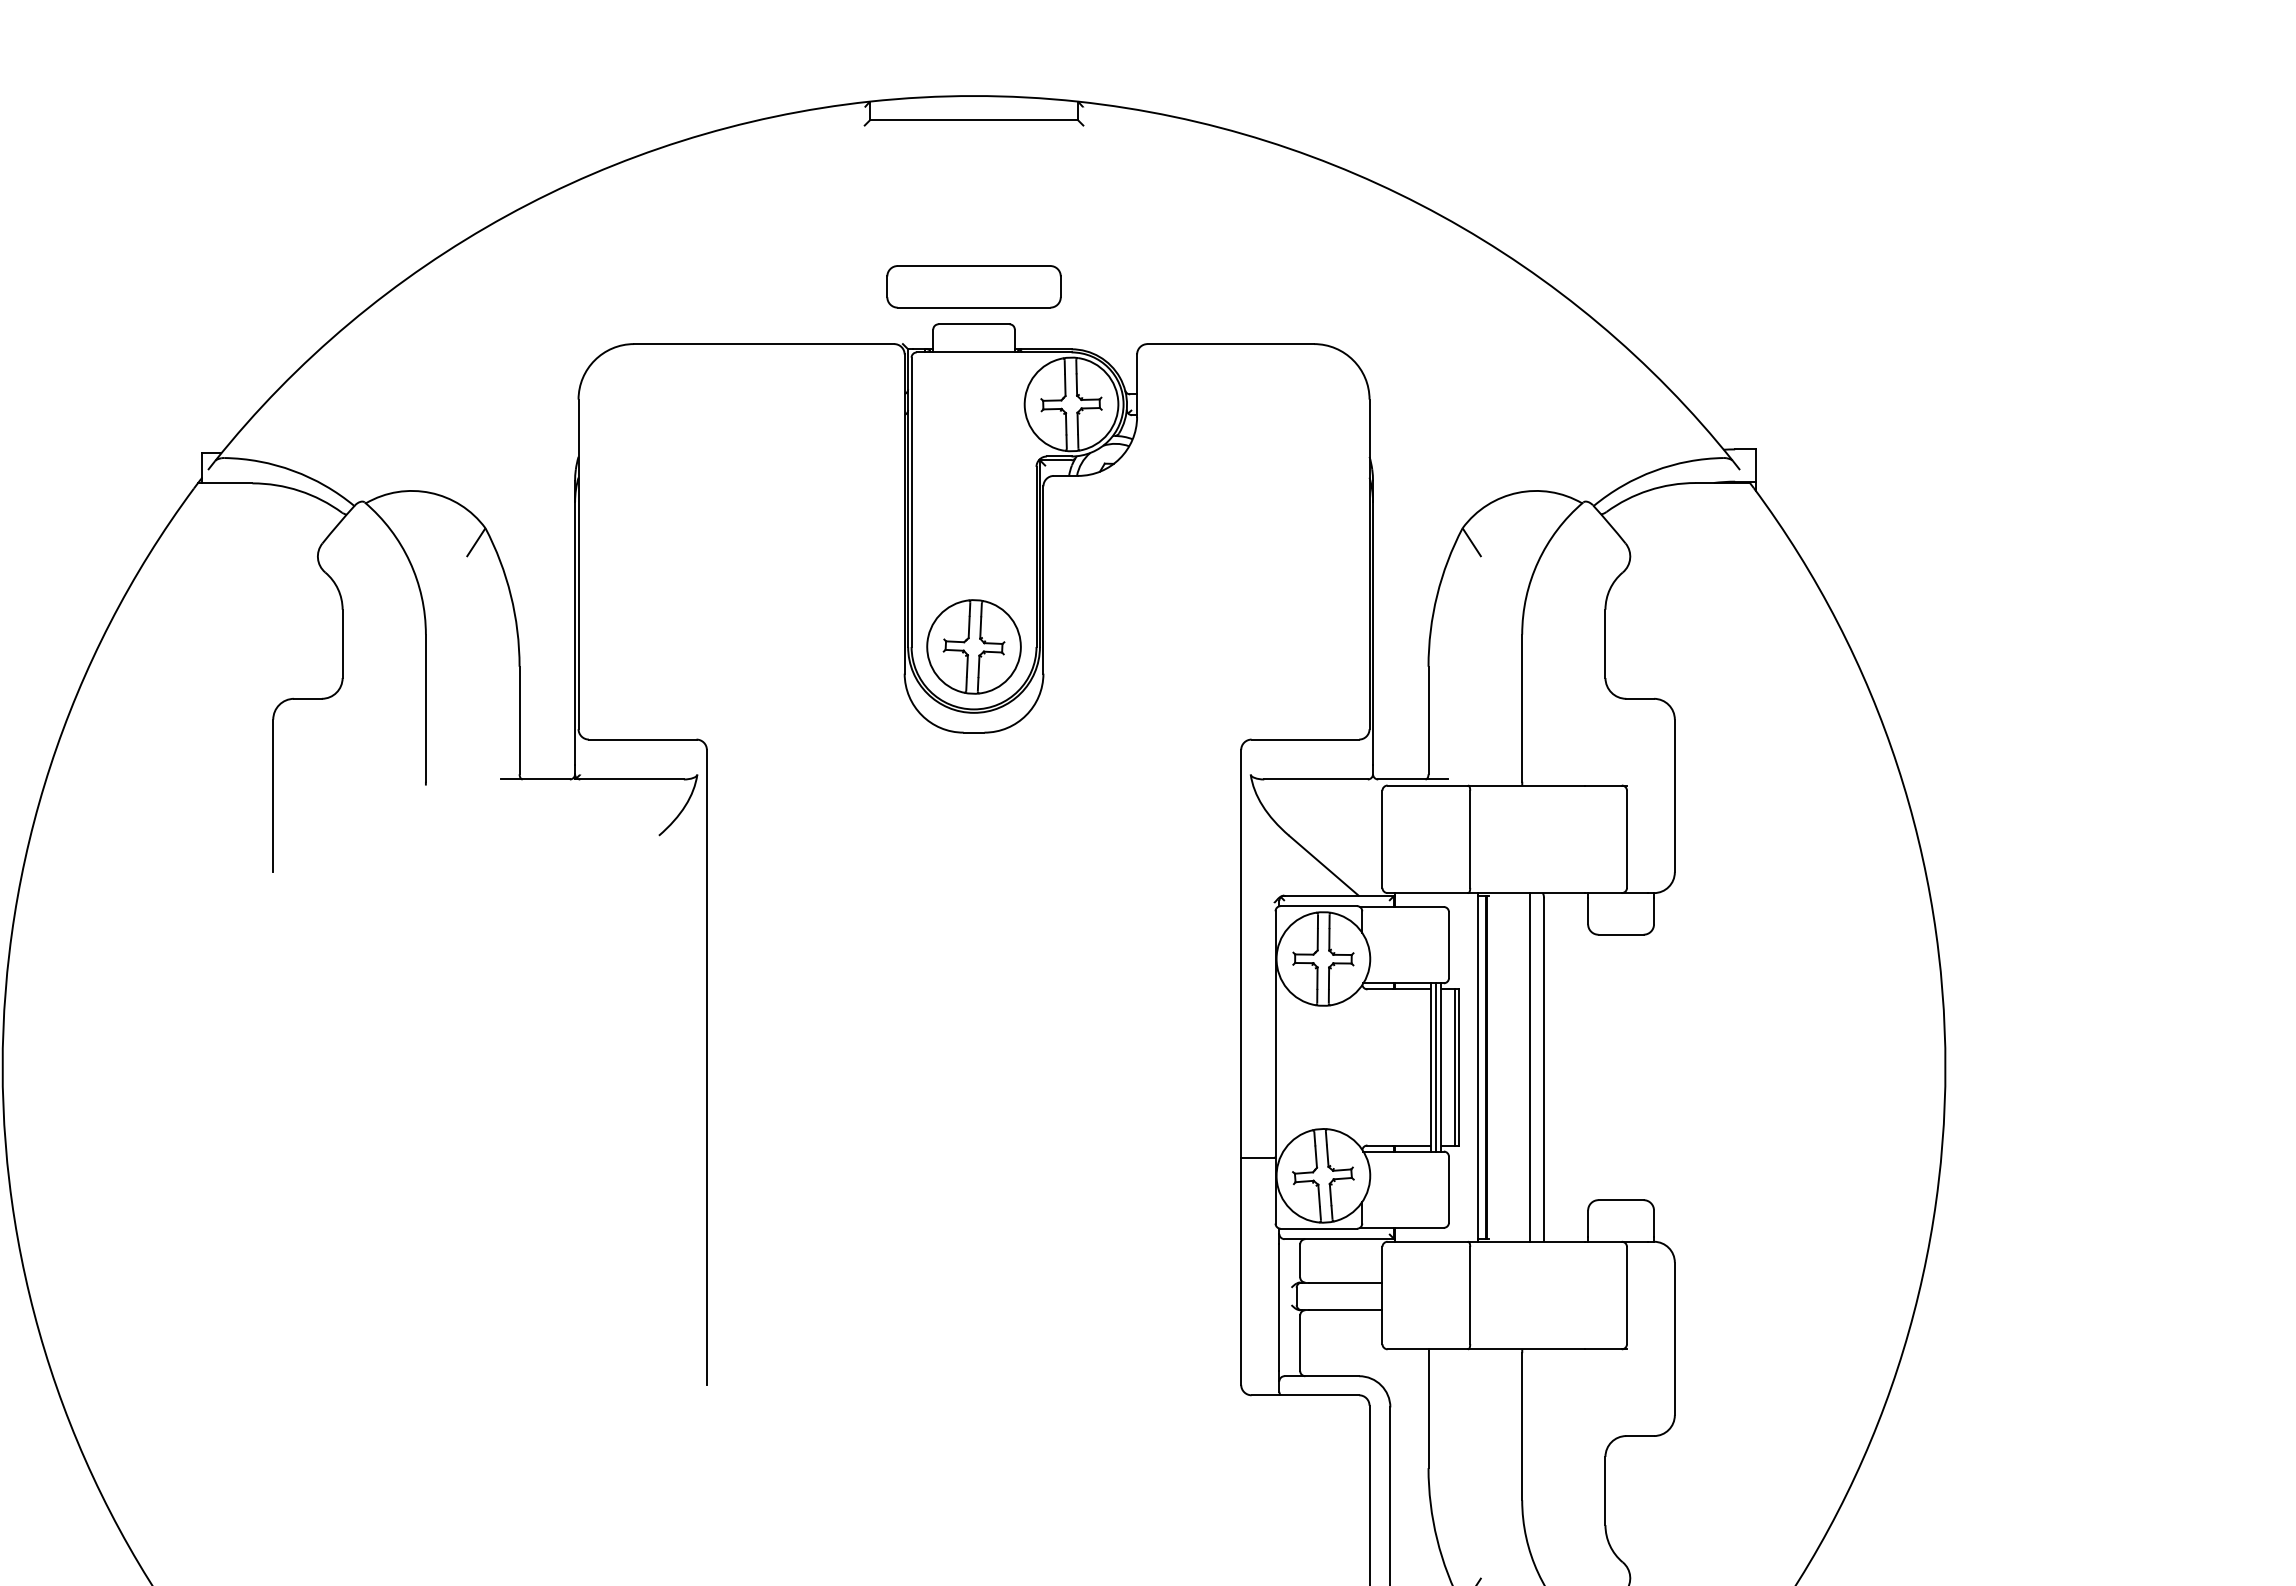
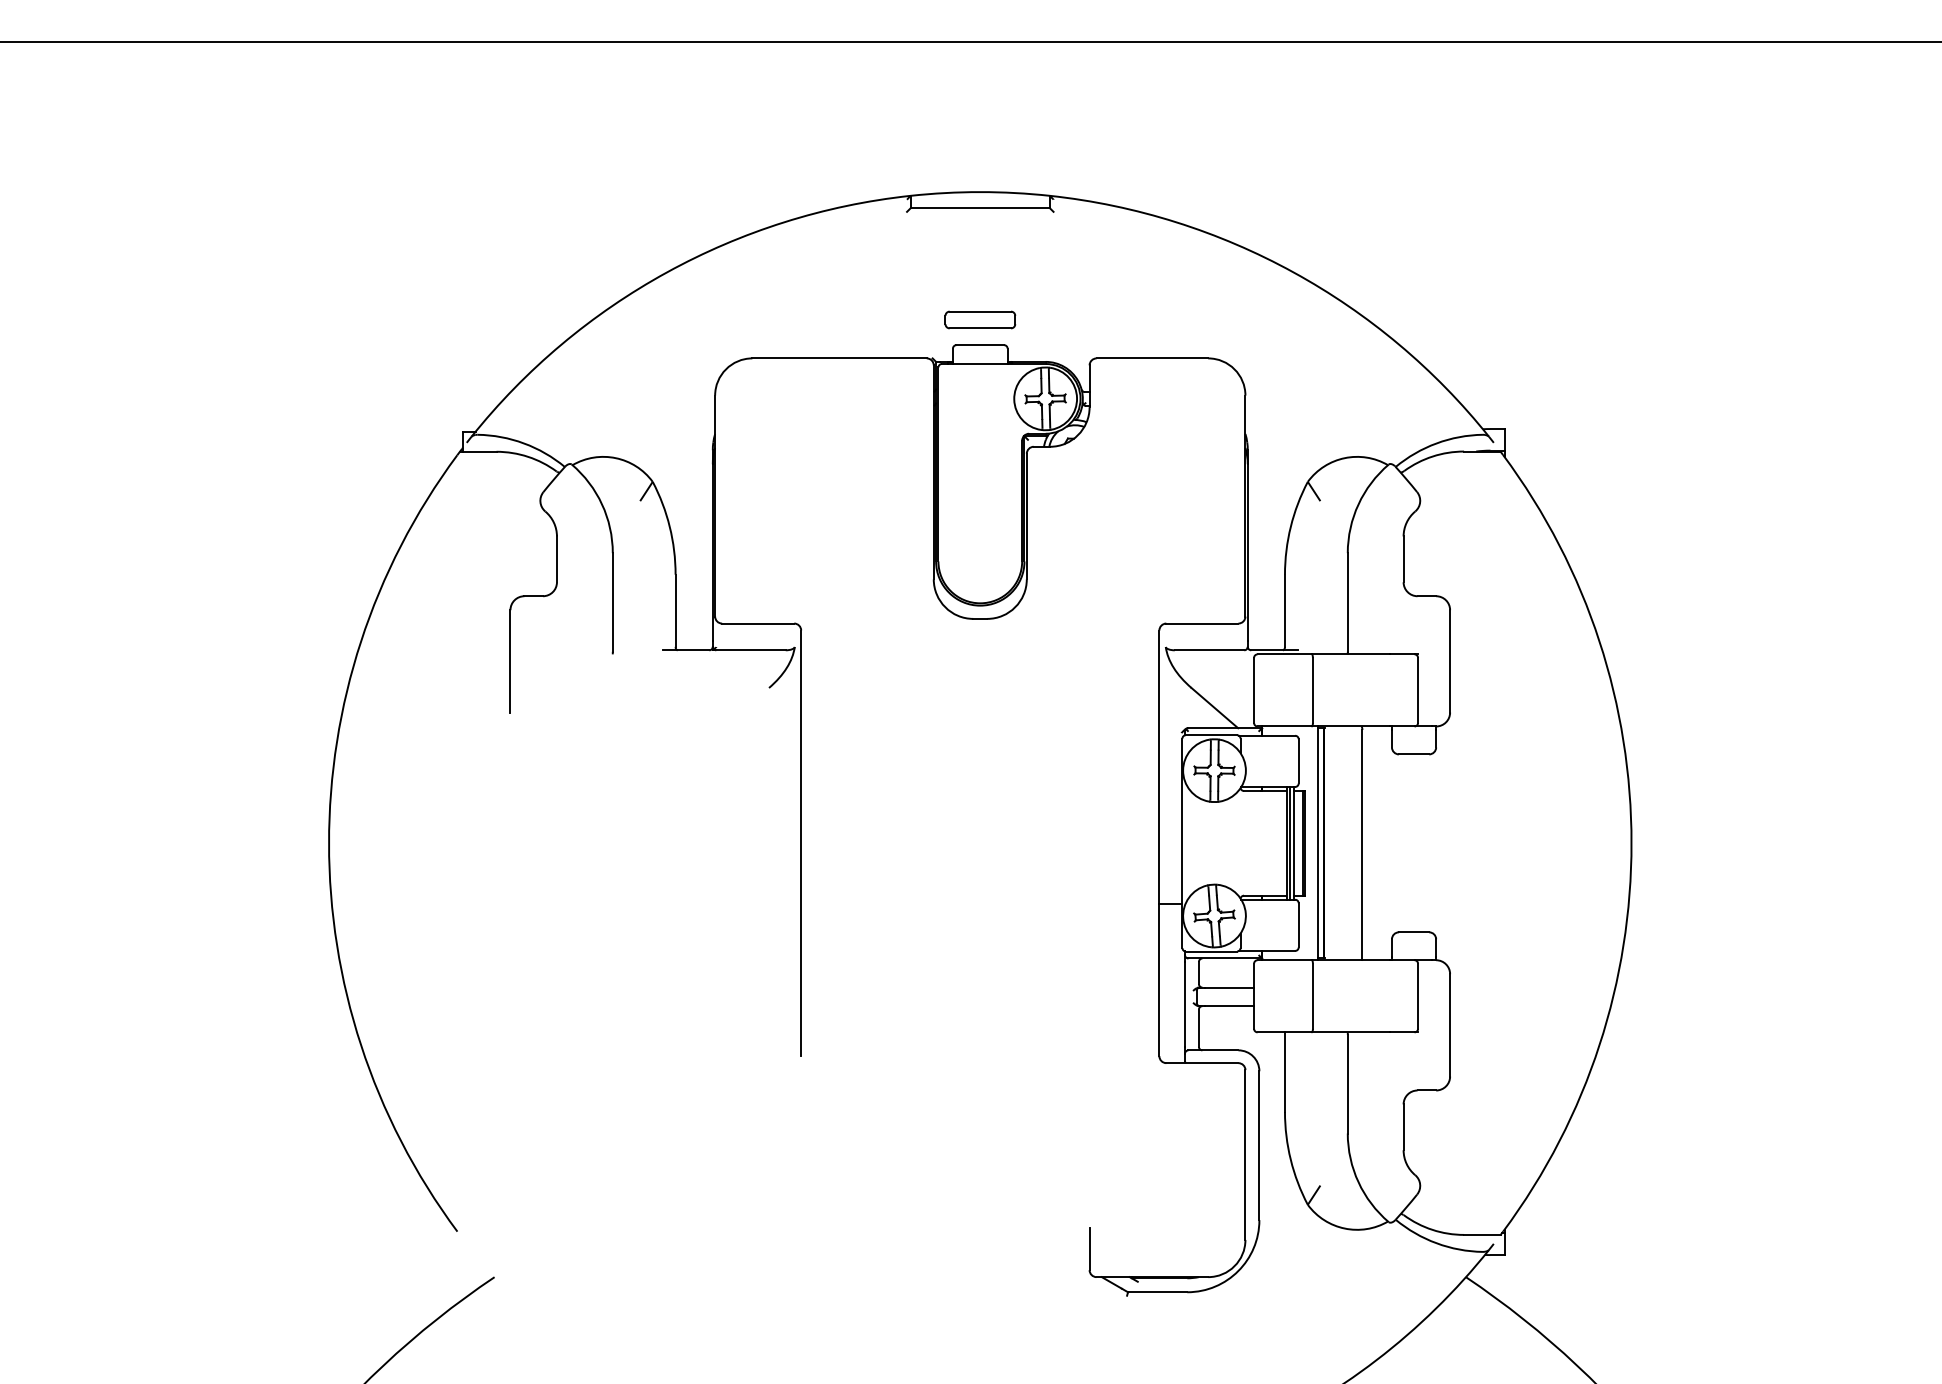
part: (974, 286) -> (980, 319), size x0.6
part: (974, 647) -> (980, 561), removed
line: (1530, 1067) -> (1353, 843), removed

